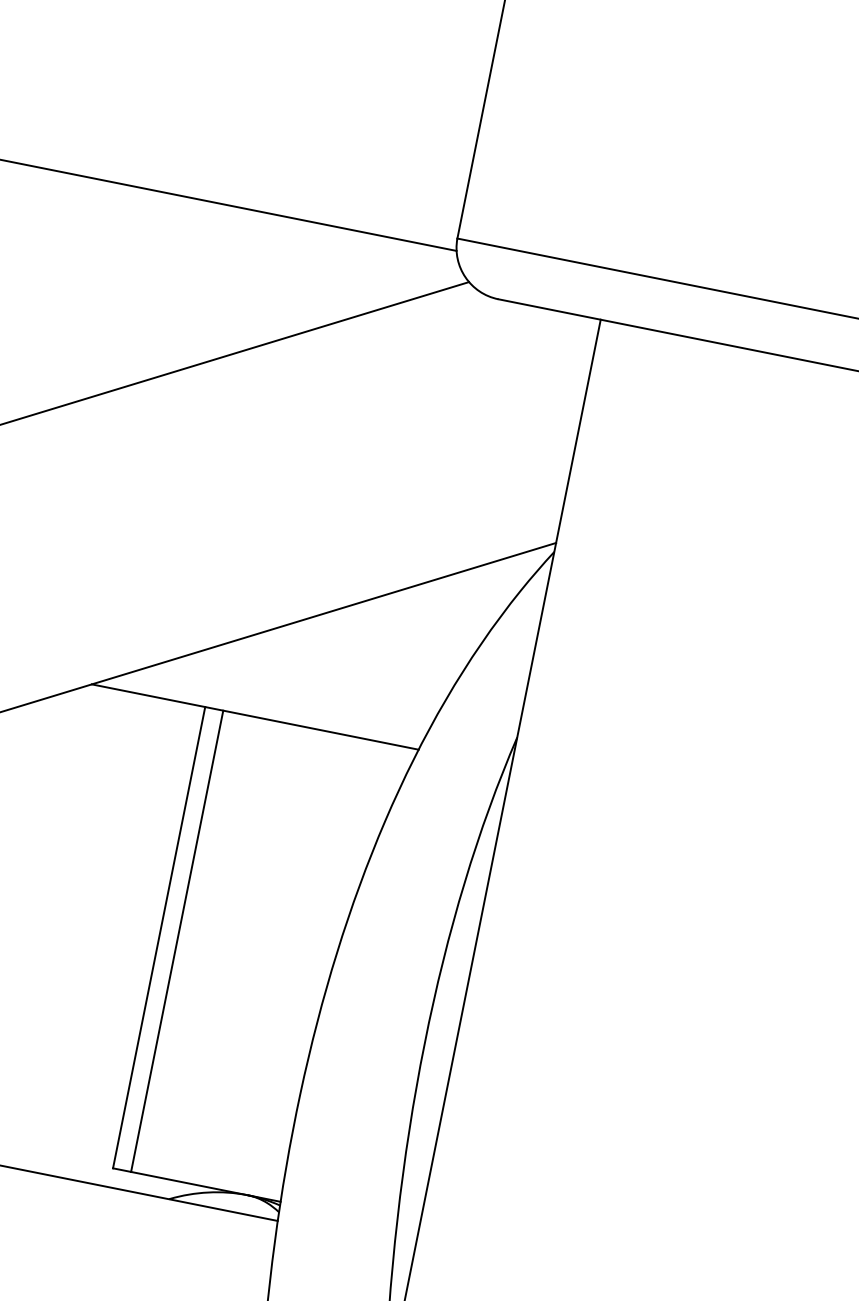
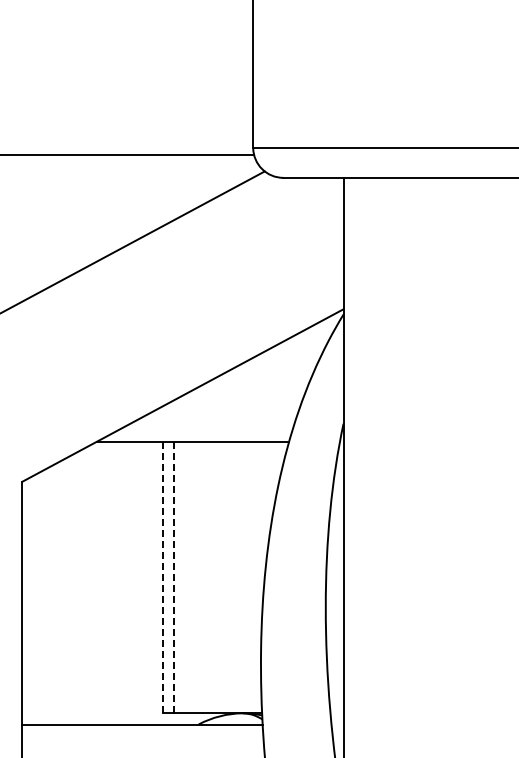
line: (159, 937) -> (163, 577), solid -> dashed
line: (177, 941) -> (174, 577), solid -> dashed

